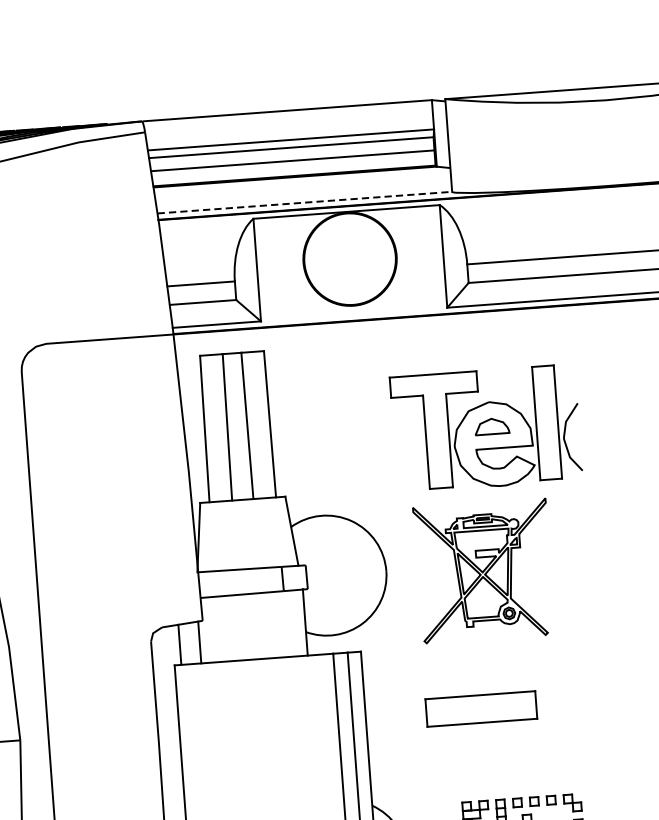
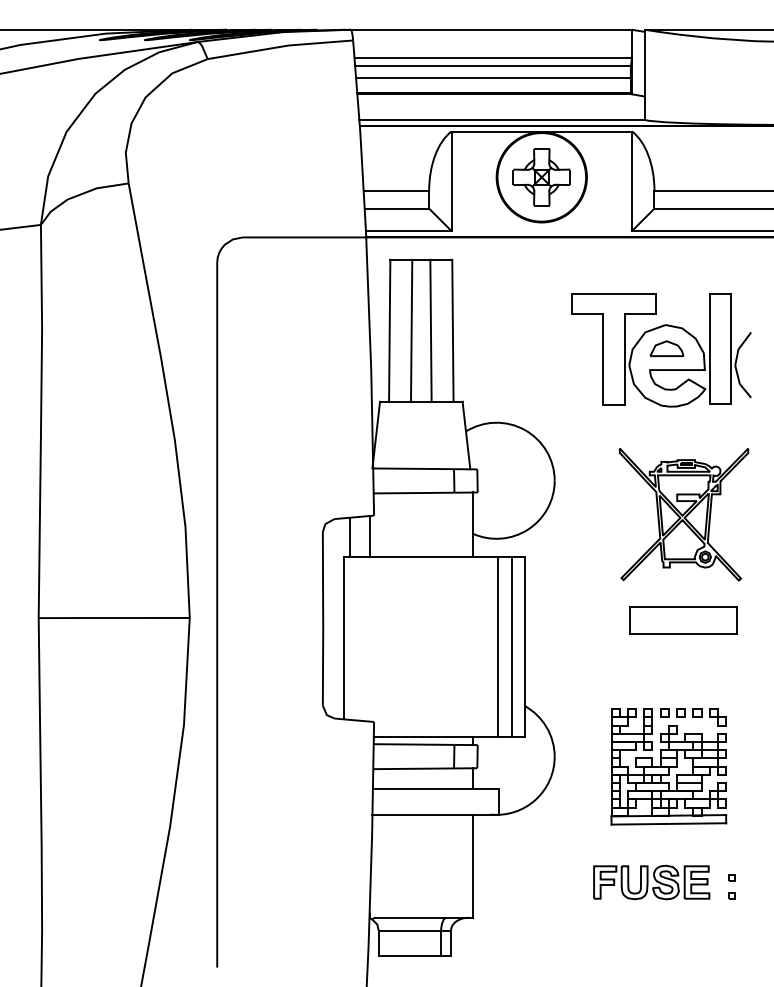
line: (305, 202) -> (502, 119), dashed -> solid
part: (349, 259) -> (541, 177), added
part: (483, 571) -> (683, 514), moved
part: (481, 709) -> (683, 620), moved

